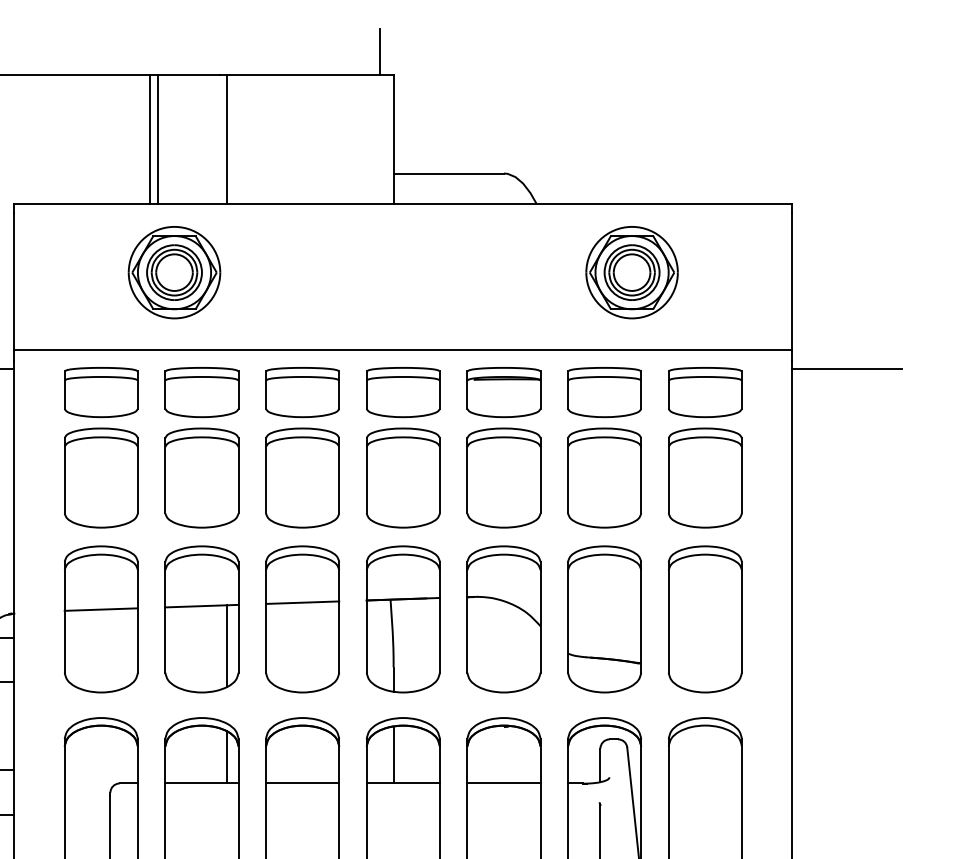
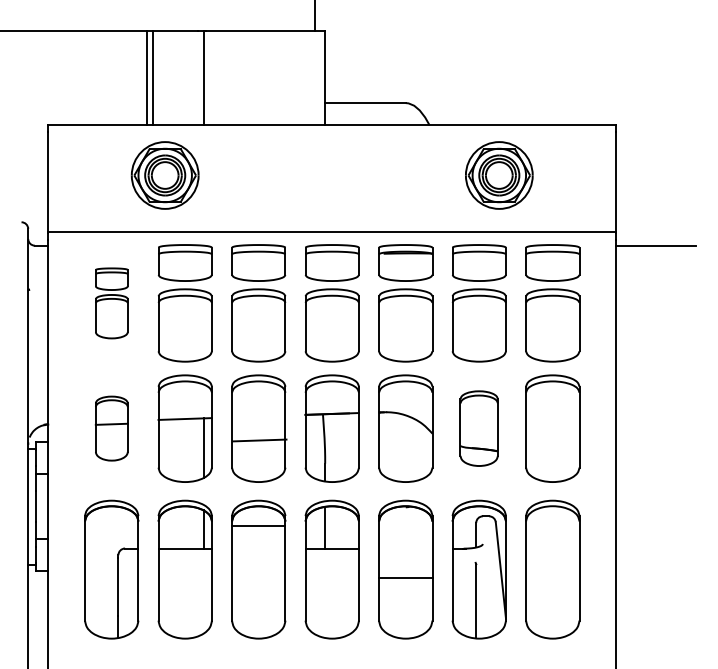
part: (100, 447) -> (111, 303), size x0.6
line: (302, 602) -> (259, 440), moved
part: (100, 619) -> (111, 428), size x0.6
part: (603, 619) -> (478, 428), size x0.7
line: (302, 783) -> (258, 525), moved
line: (503, 783) -> (405, 577), moved

